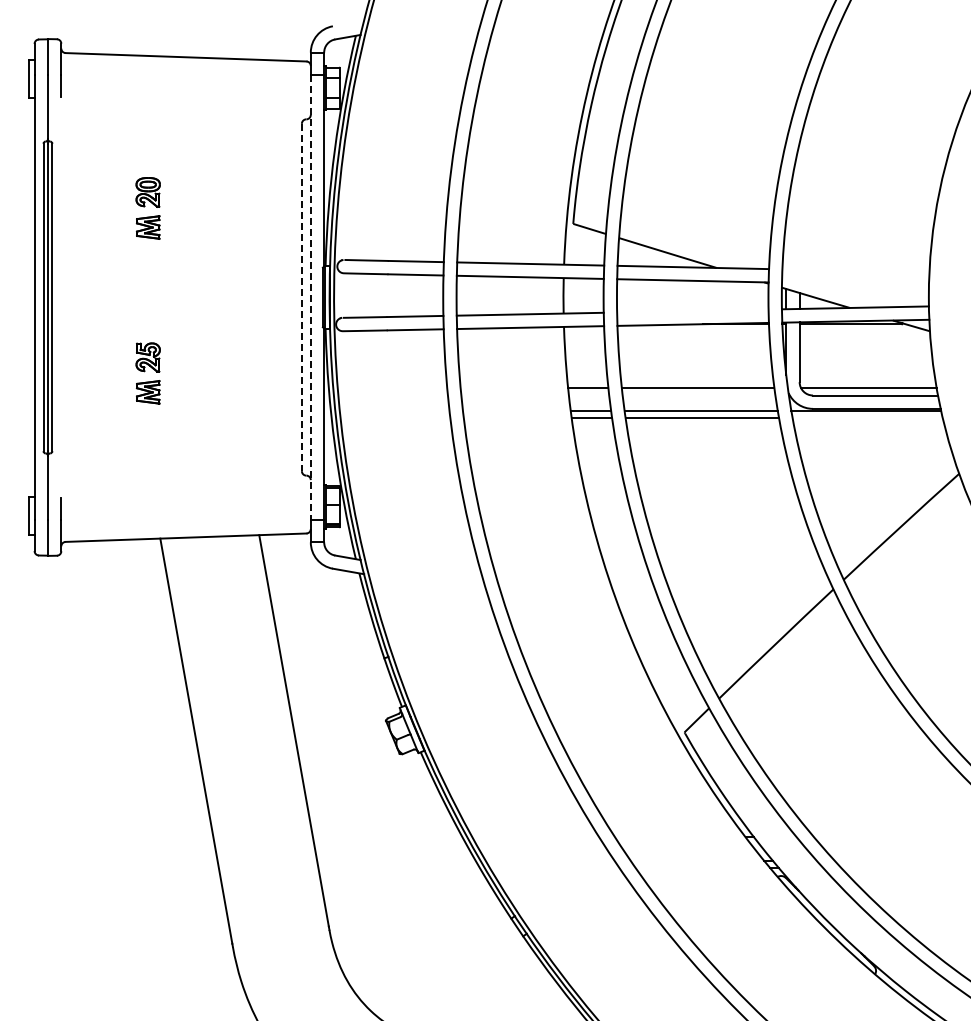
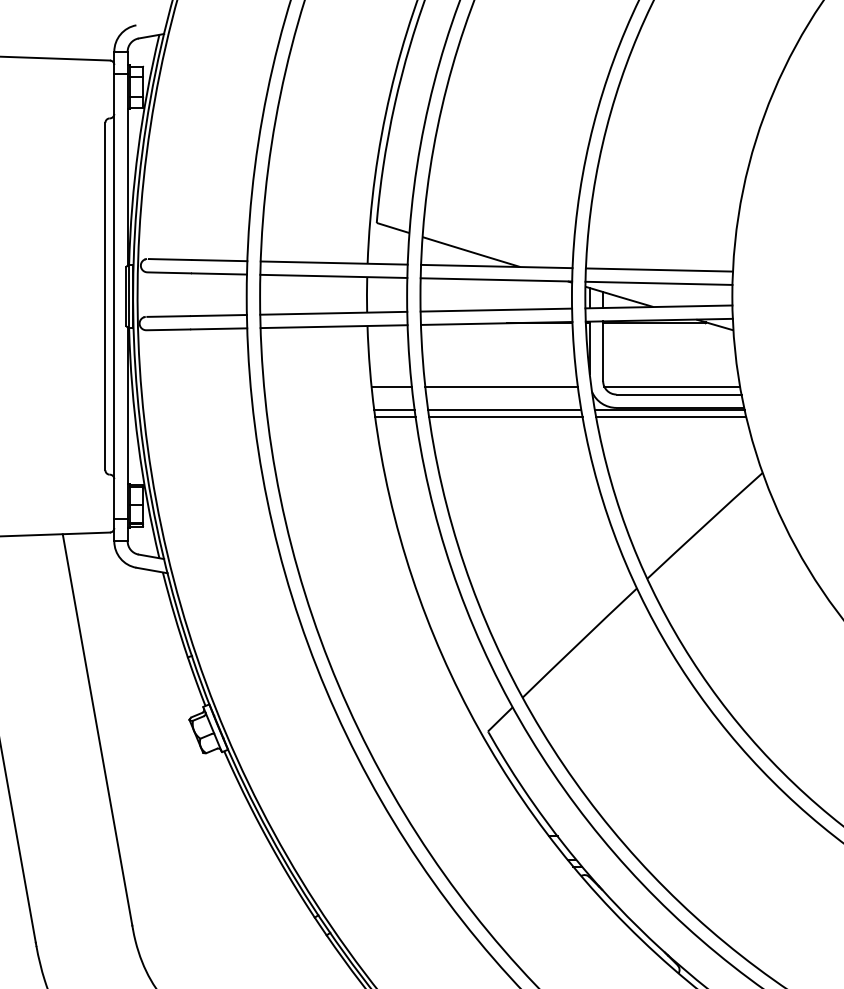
line: (855, 270) -> (659, 269), added
line: (854, 283) -> (658, 282), added
line: (301, 297) -> (105, 296), dashed -> solid
line: (310, 297) -> (114, 296), dashed -> solid
line: (692, 310) -> (496, 309), added
line: (867, 418) -> (671, 417), added

